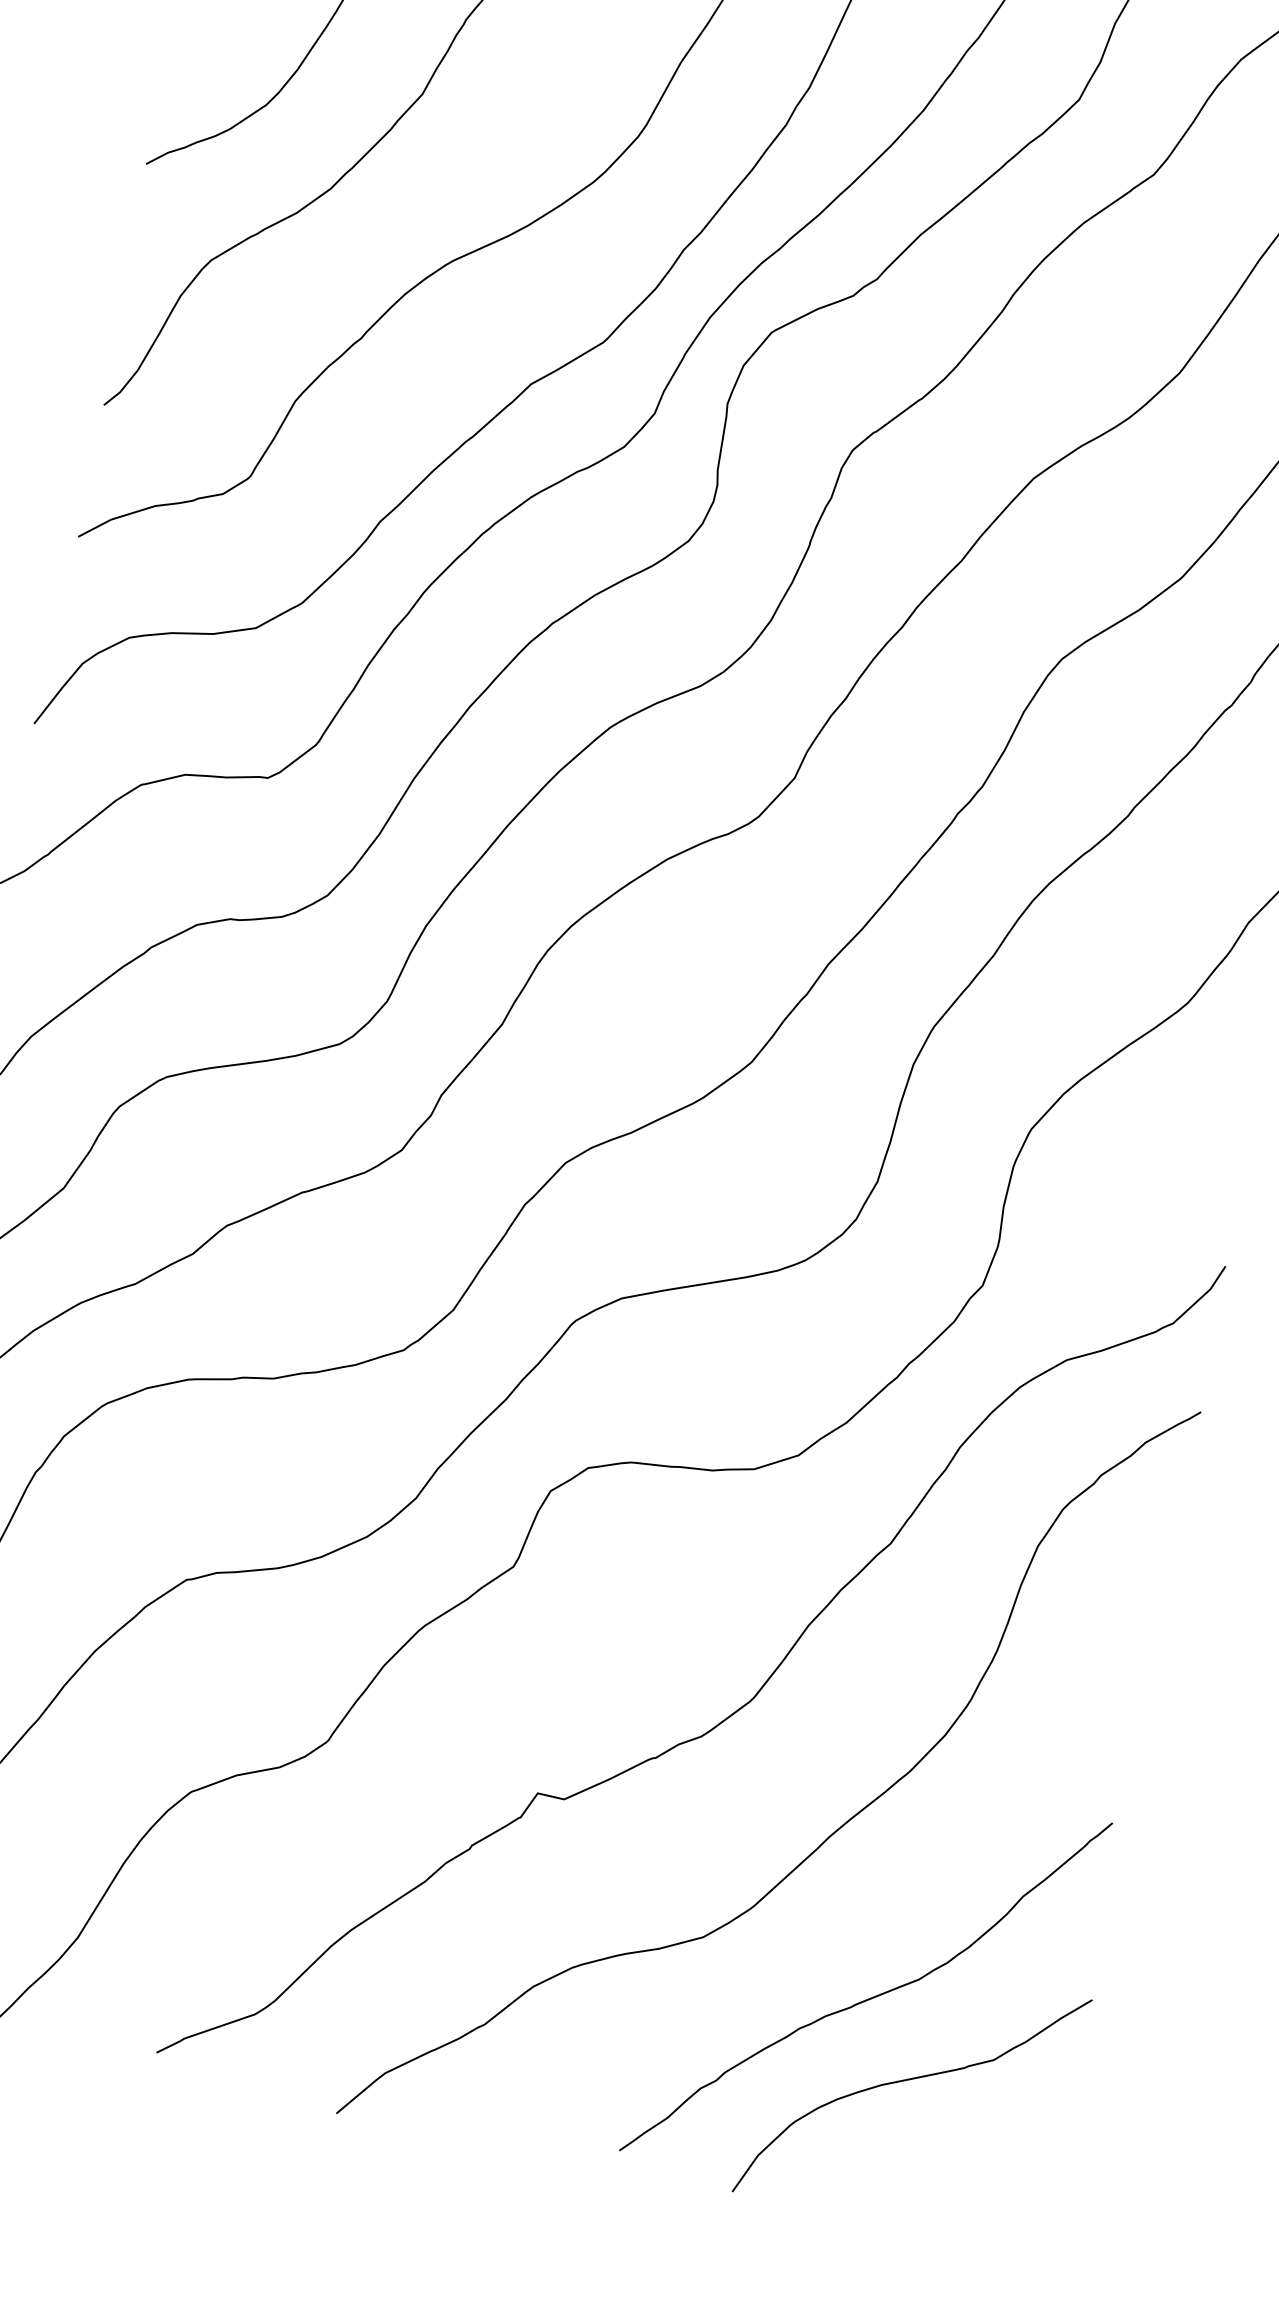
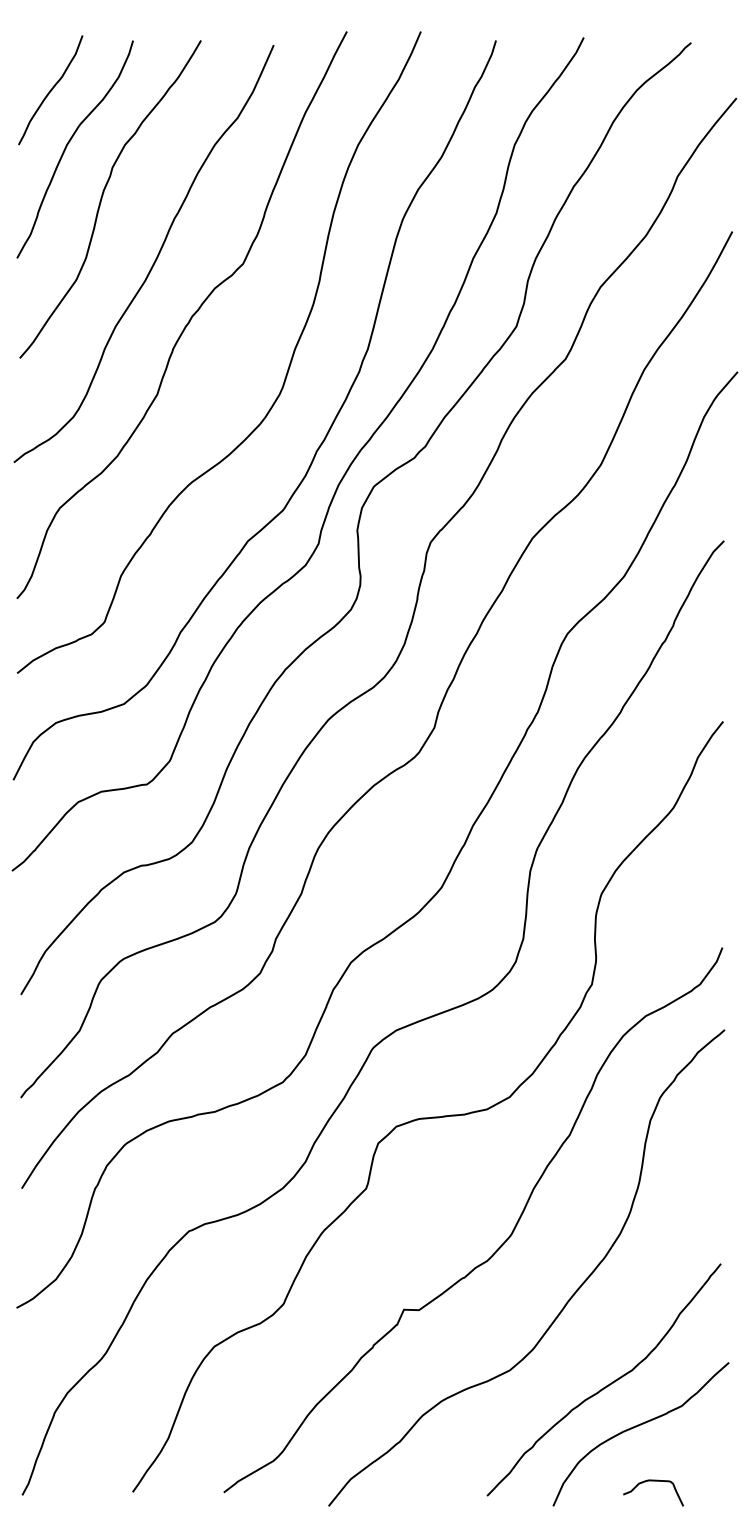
curve: (917, 2183) -> (653, 1481), added

